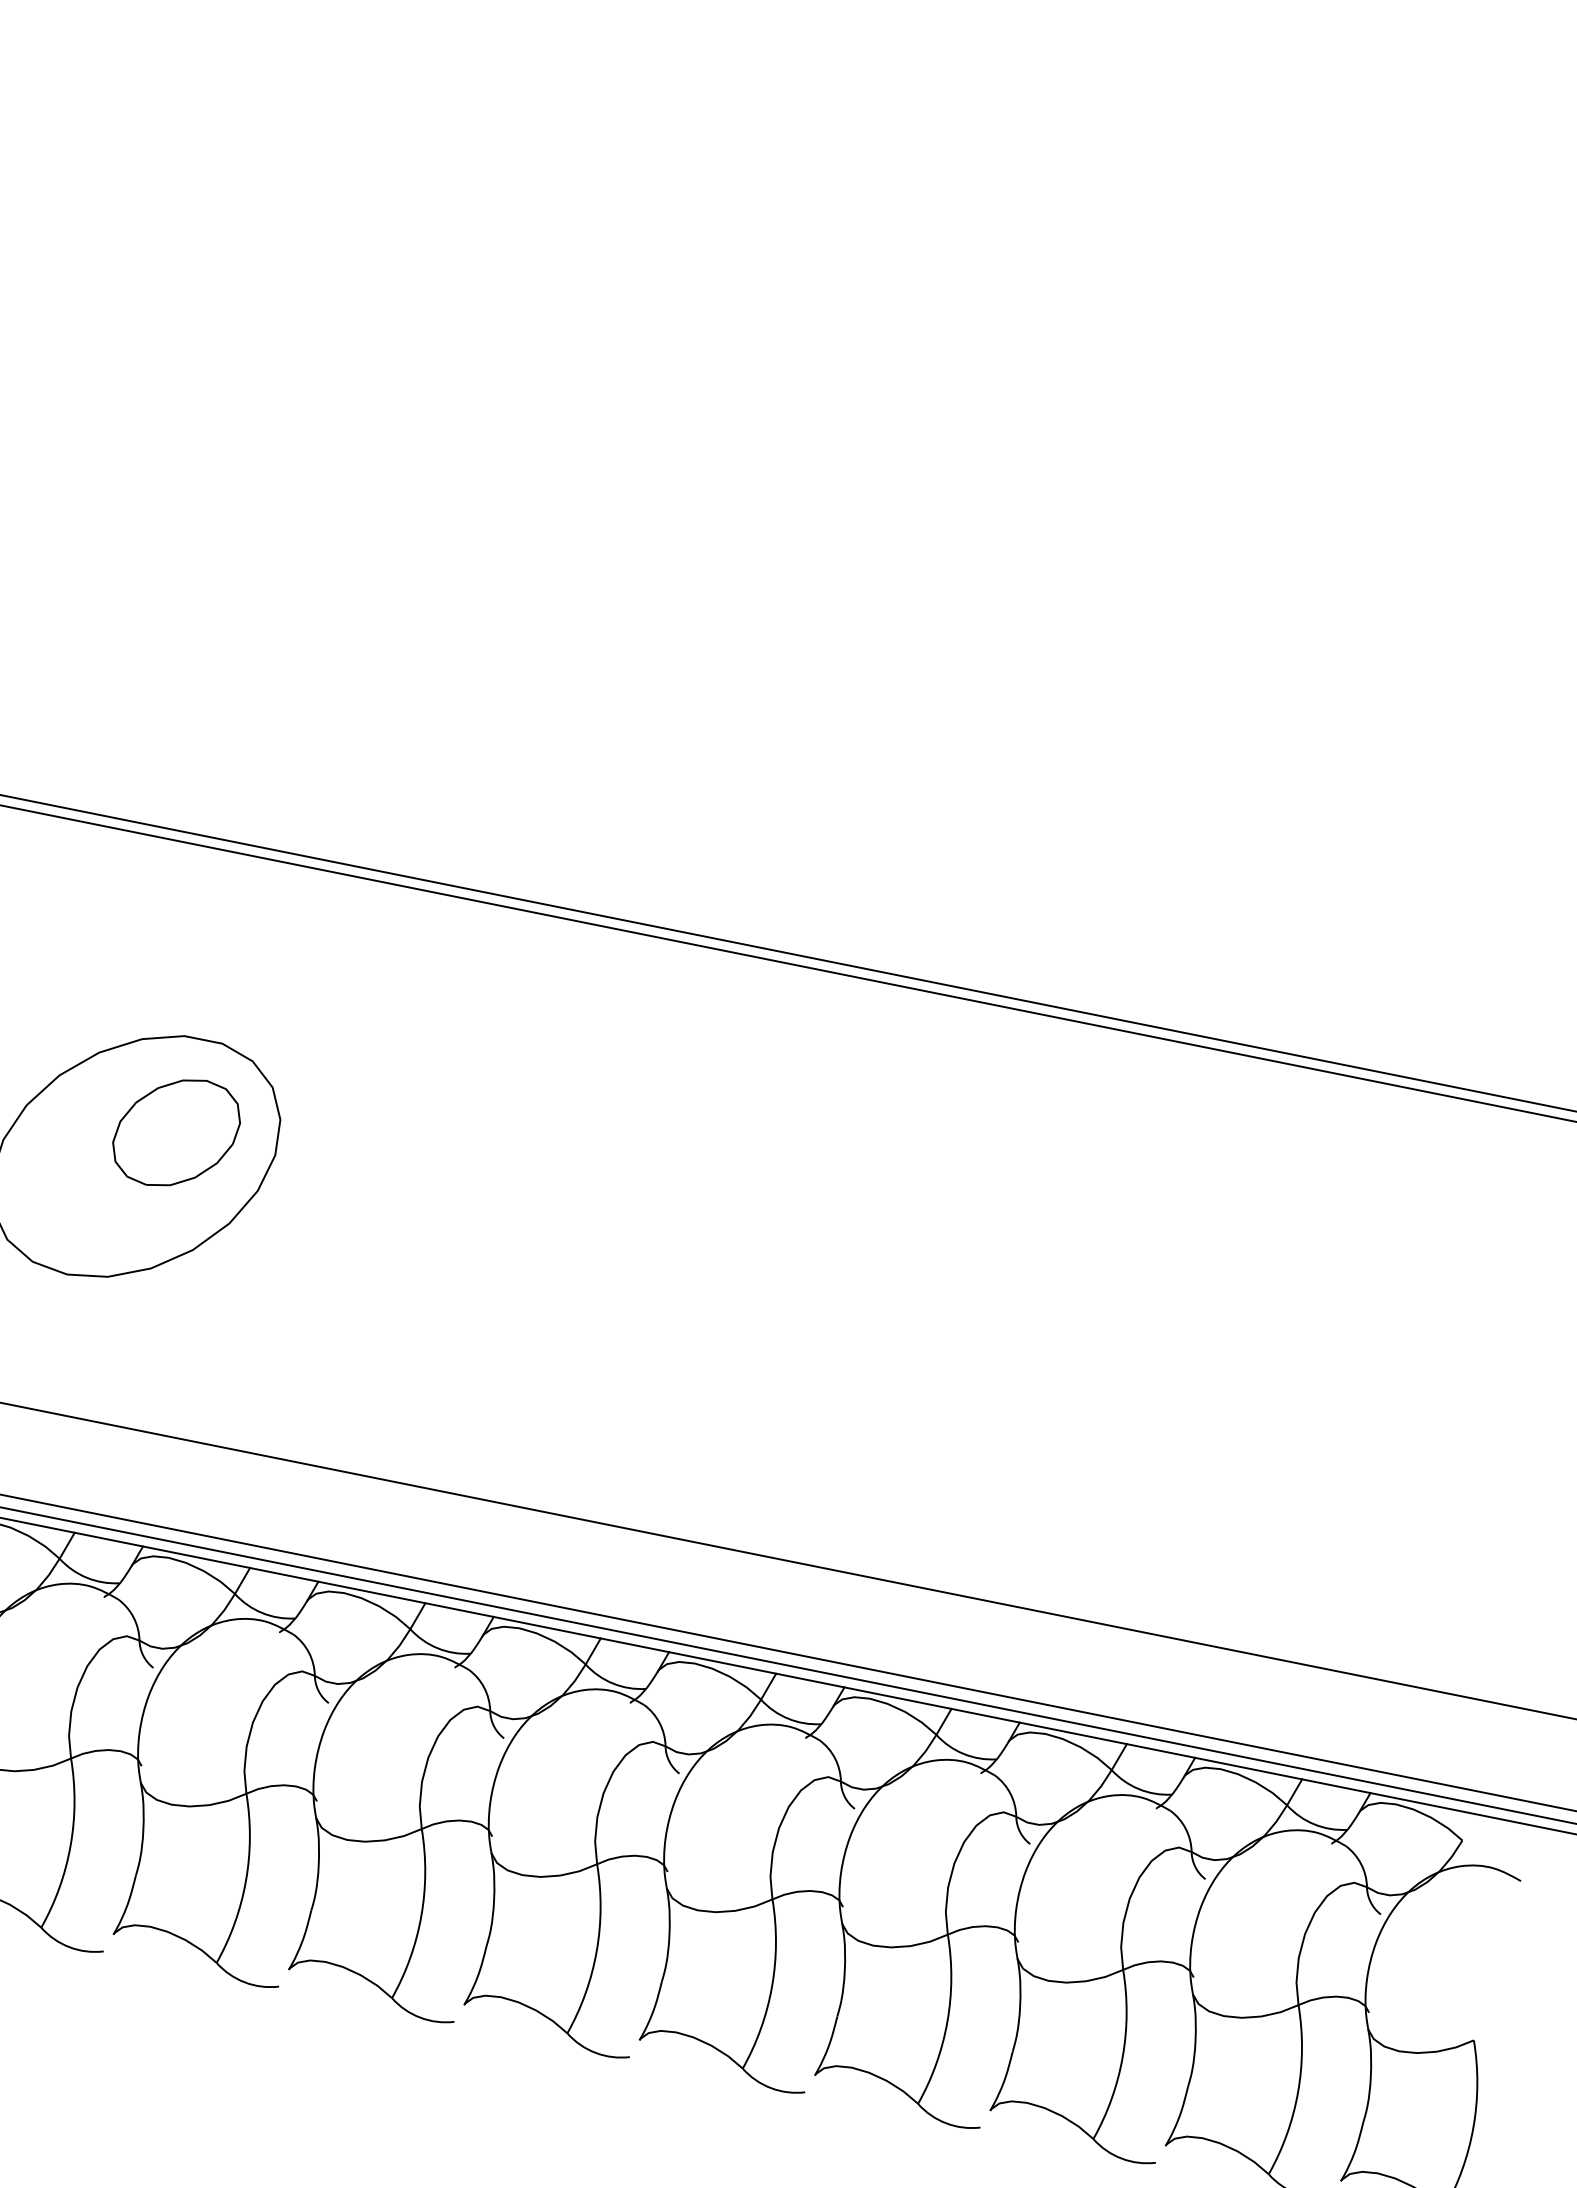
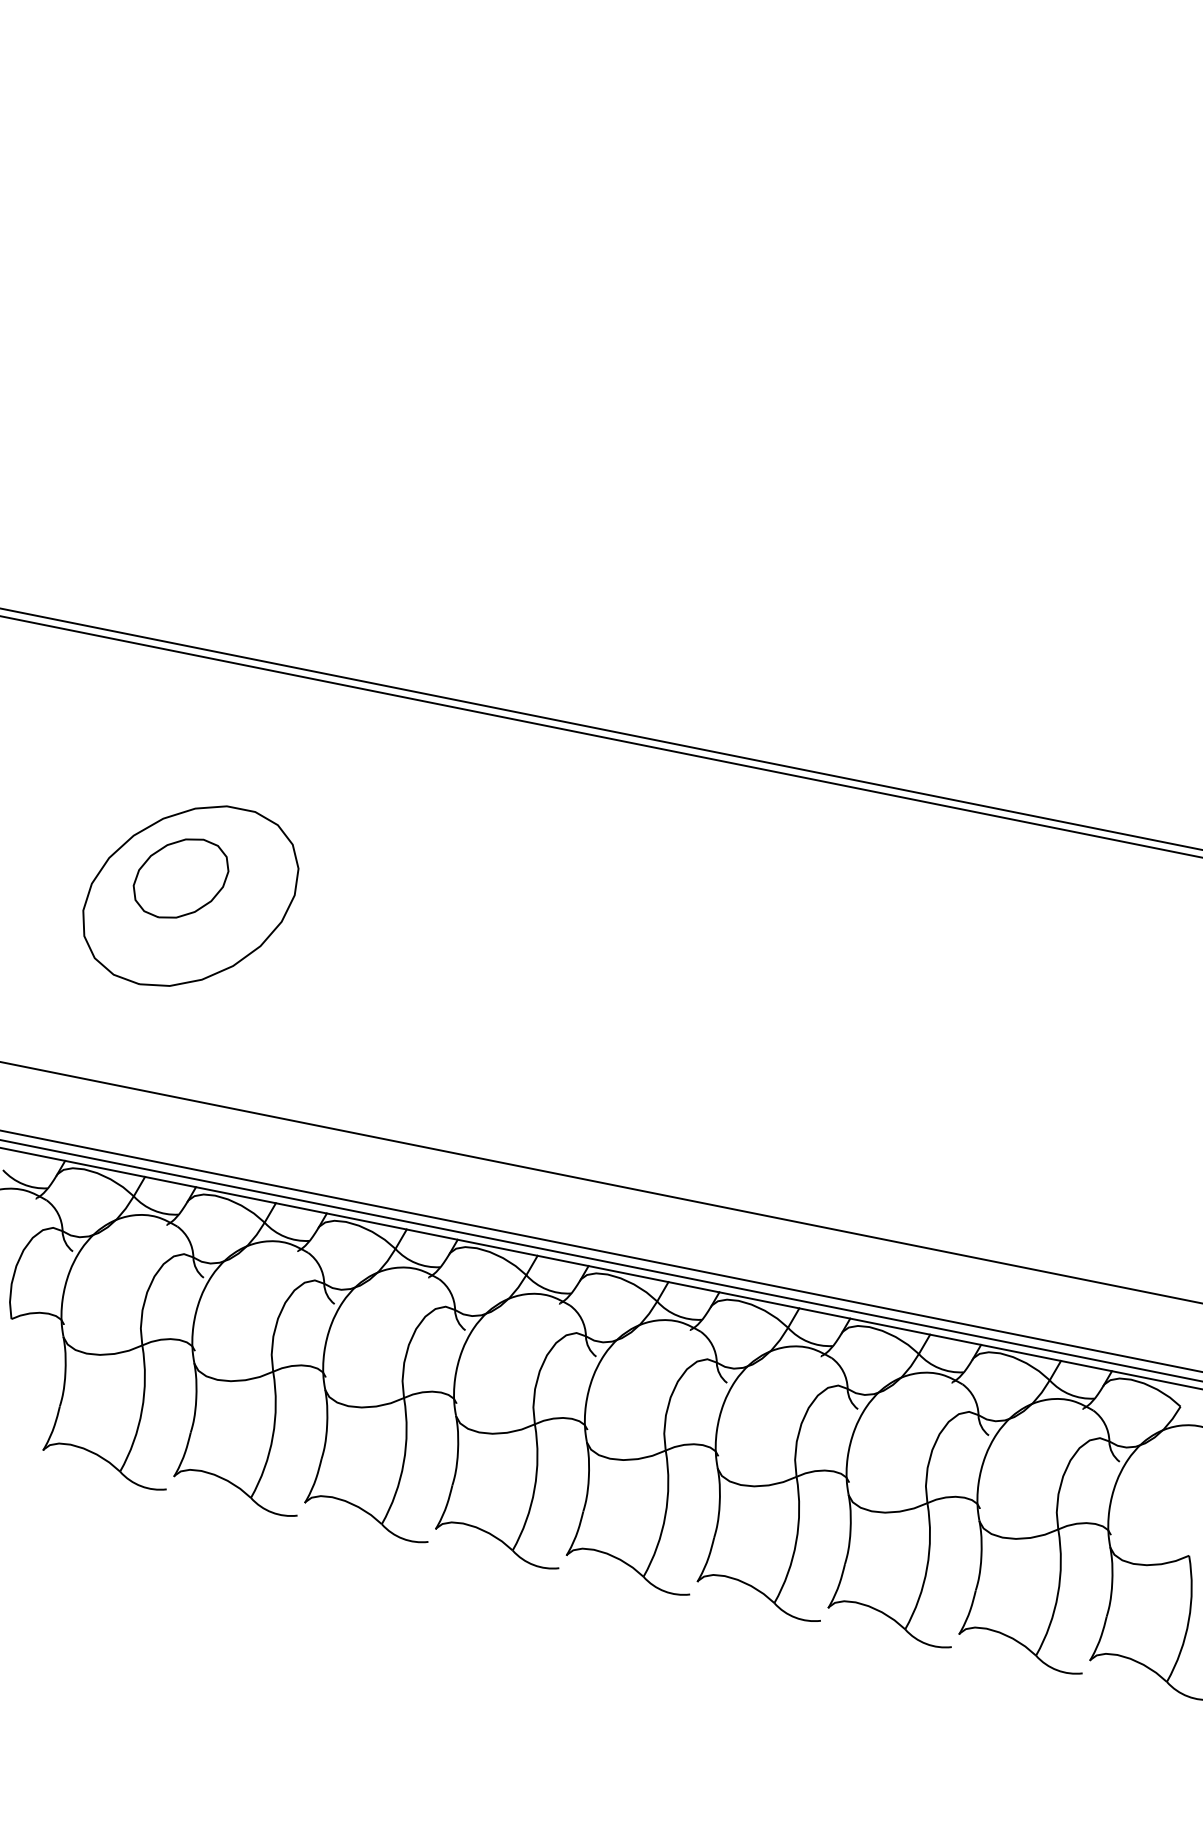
part: (175, 1132) -> (180, 878), moved

